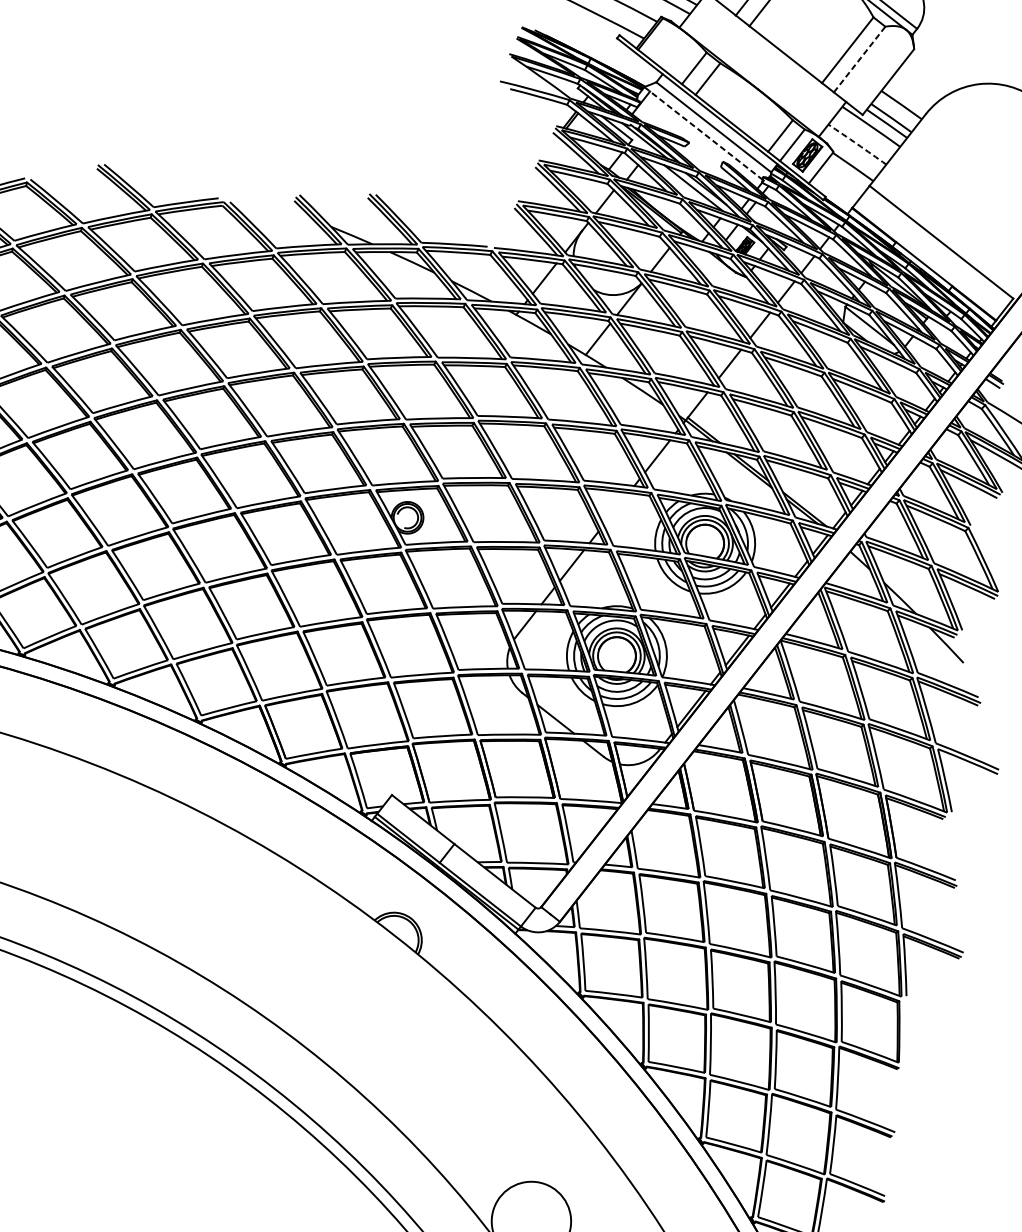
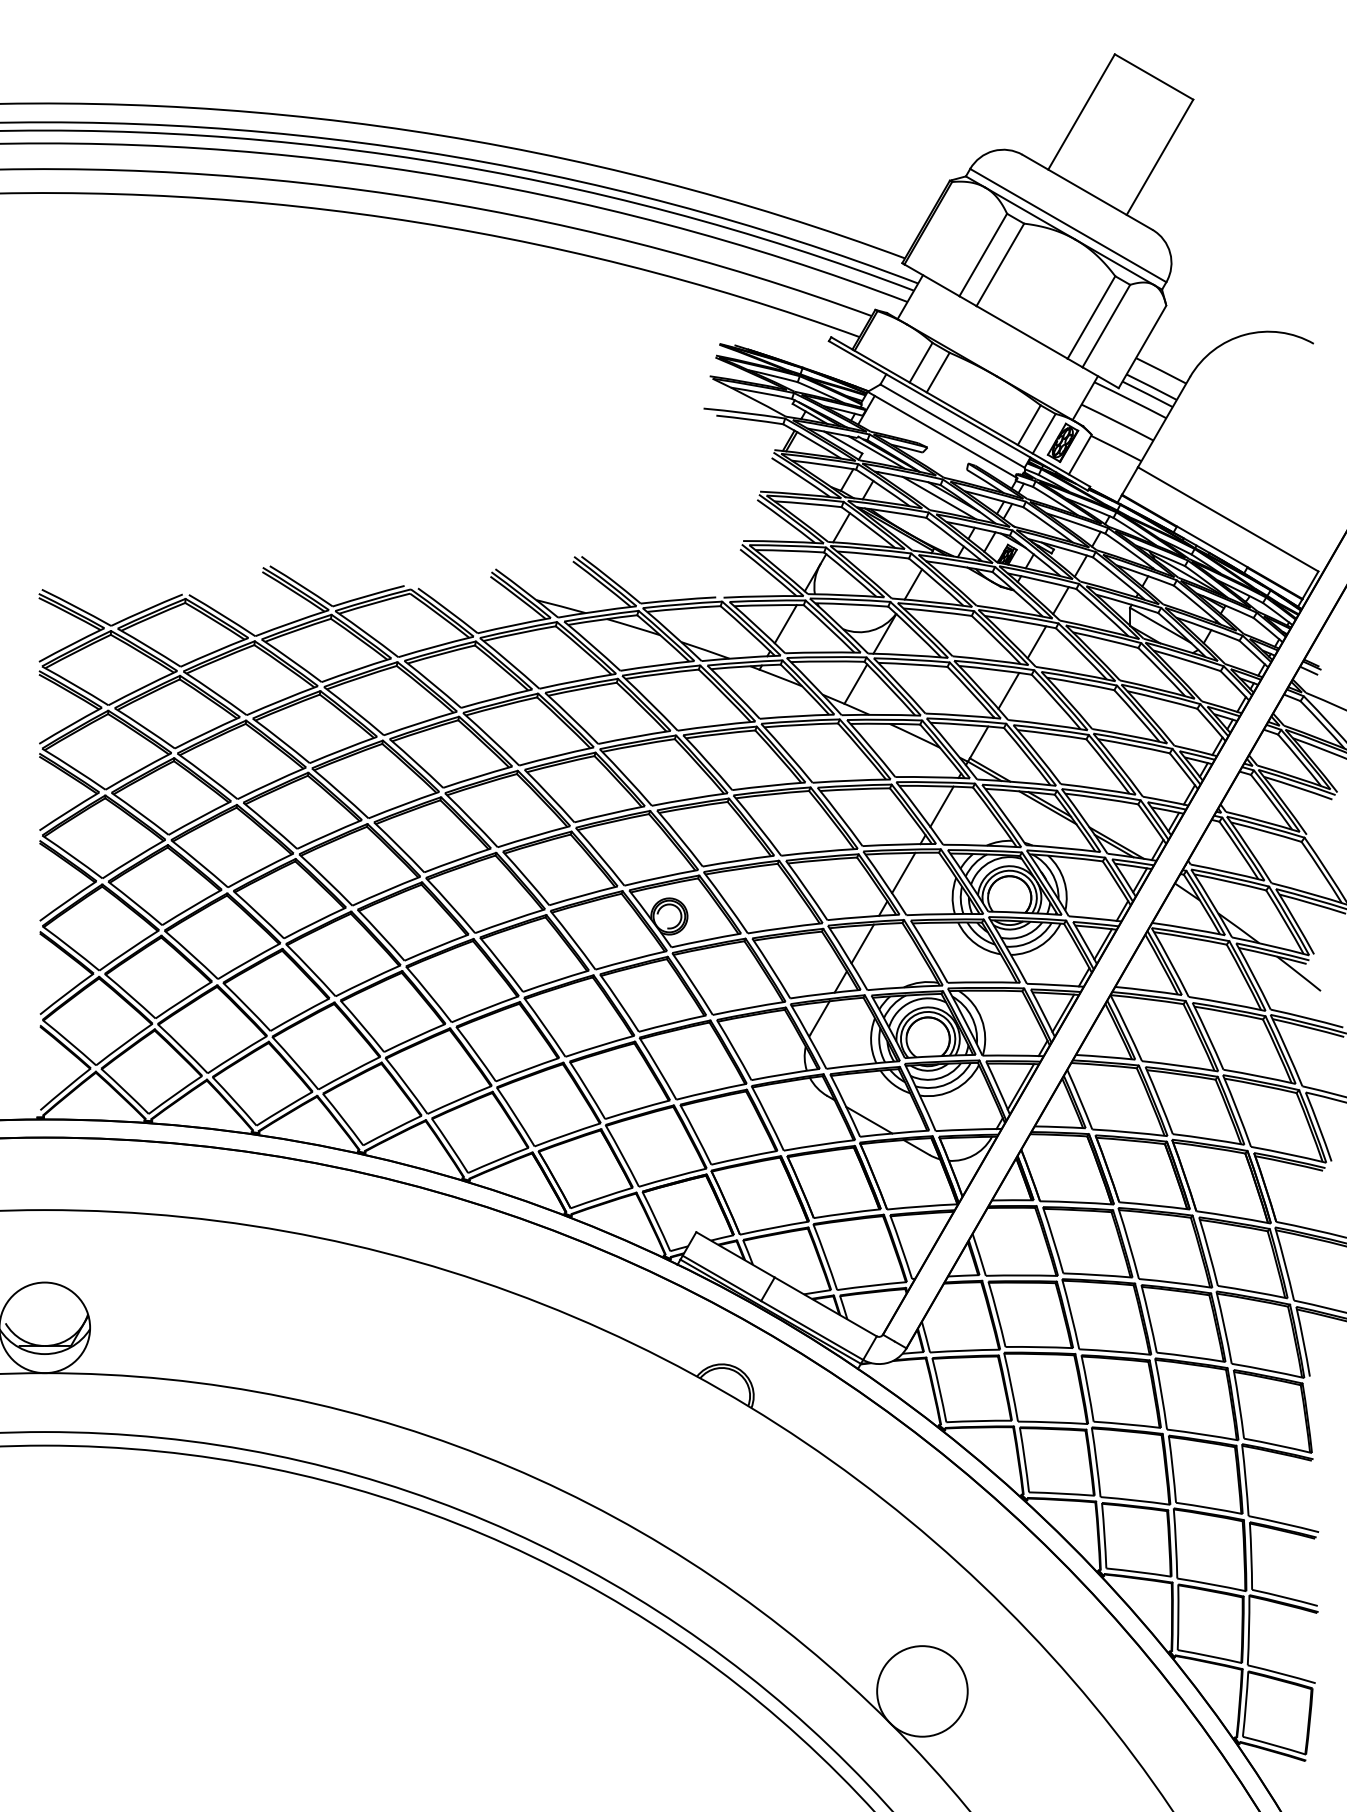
line: (859, 59) -> (1106, 326), dashed -> solid
line: (703, 133) -> (941, 434), dashed -> solid
arc: (857, 144) -> (1117, 422), dashed -> solid
line: (616, 508) -> (903, 872), added

